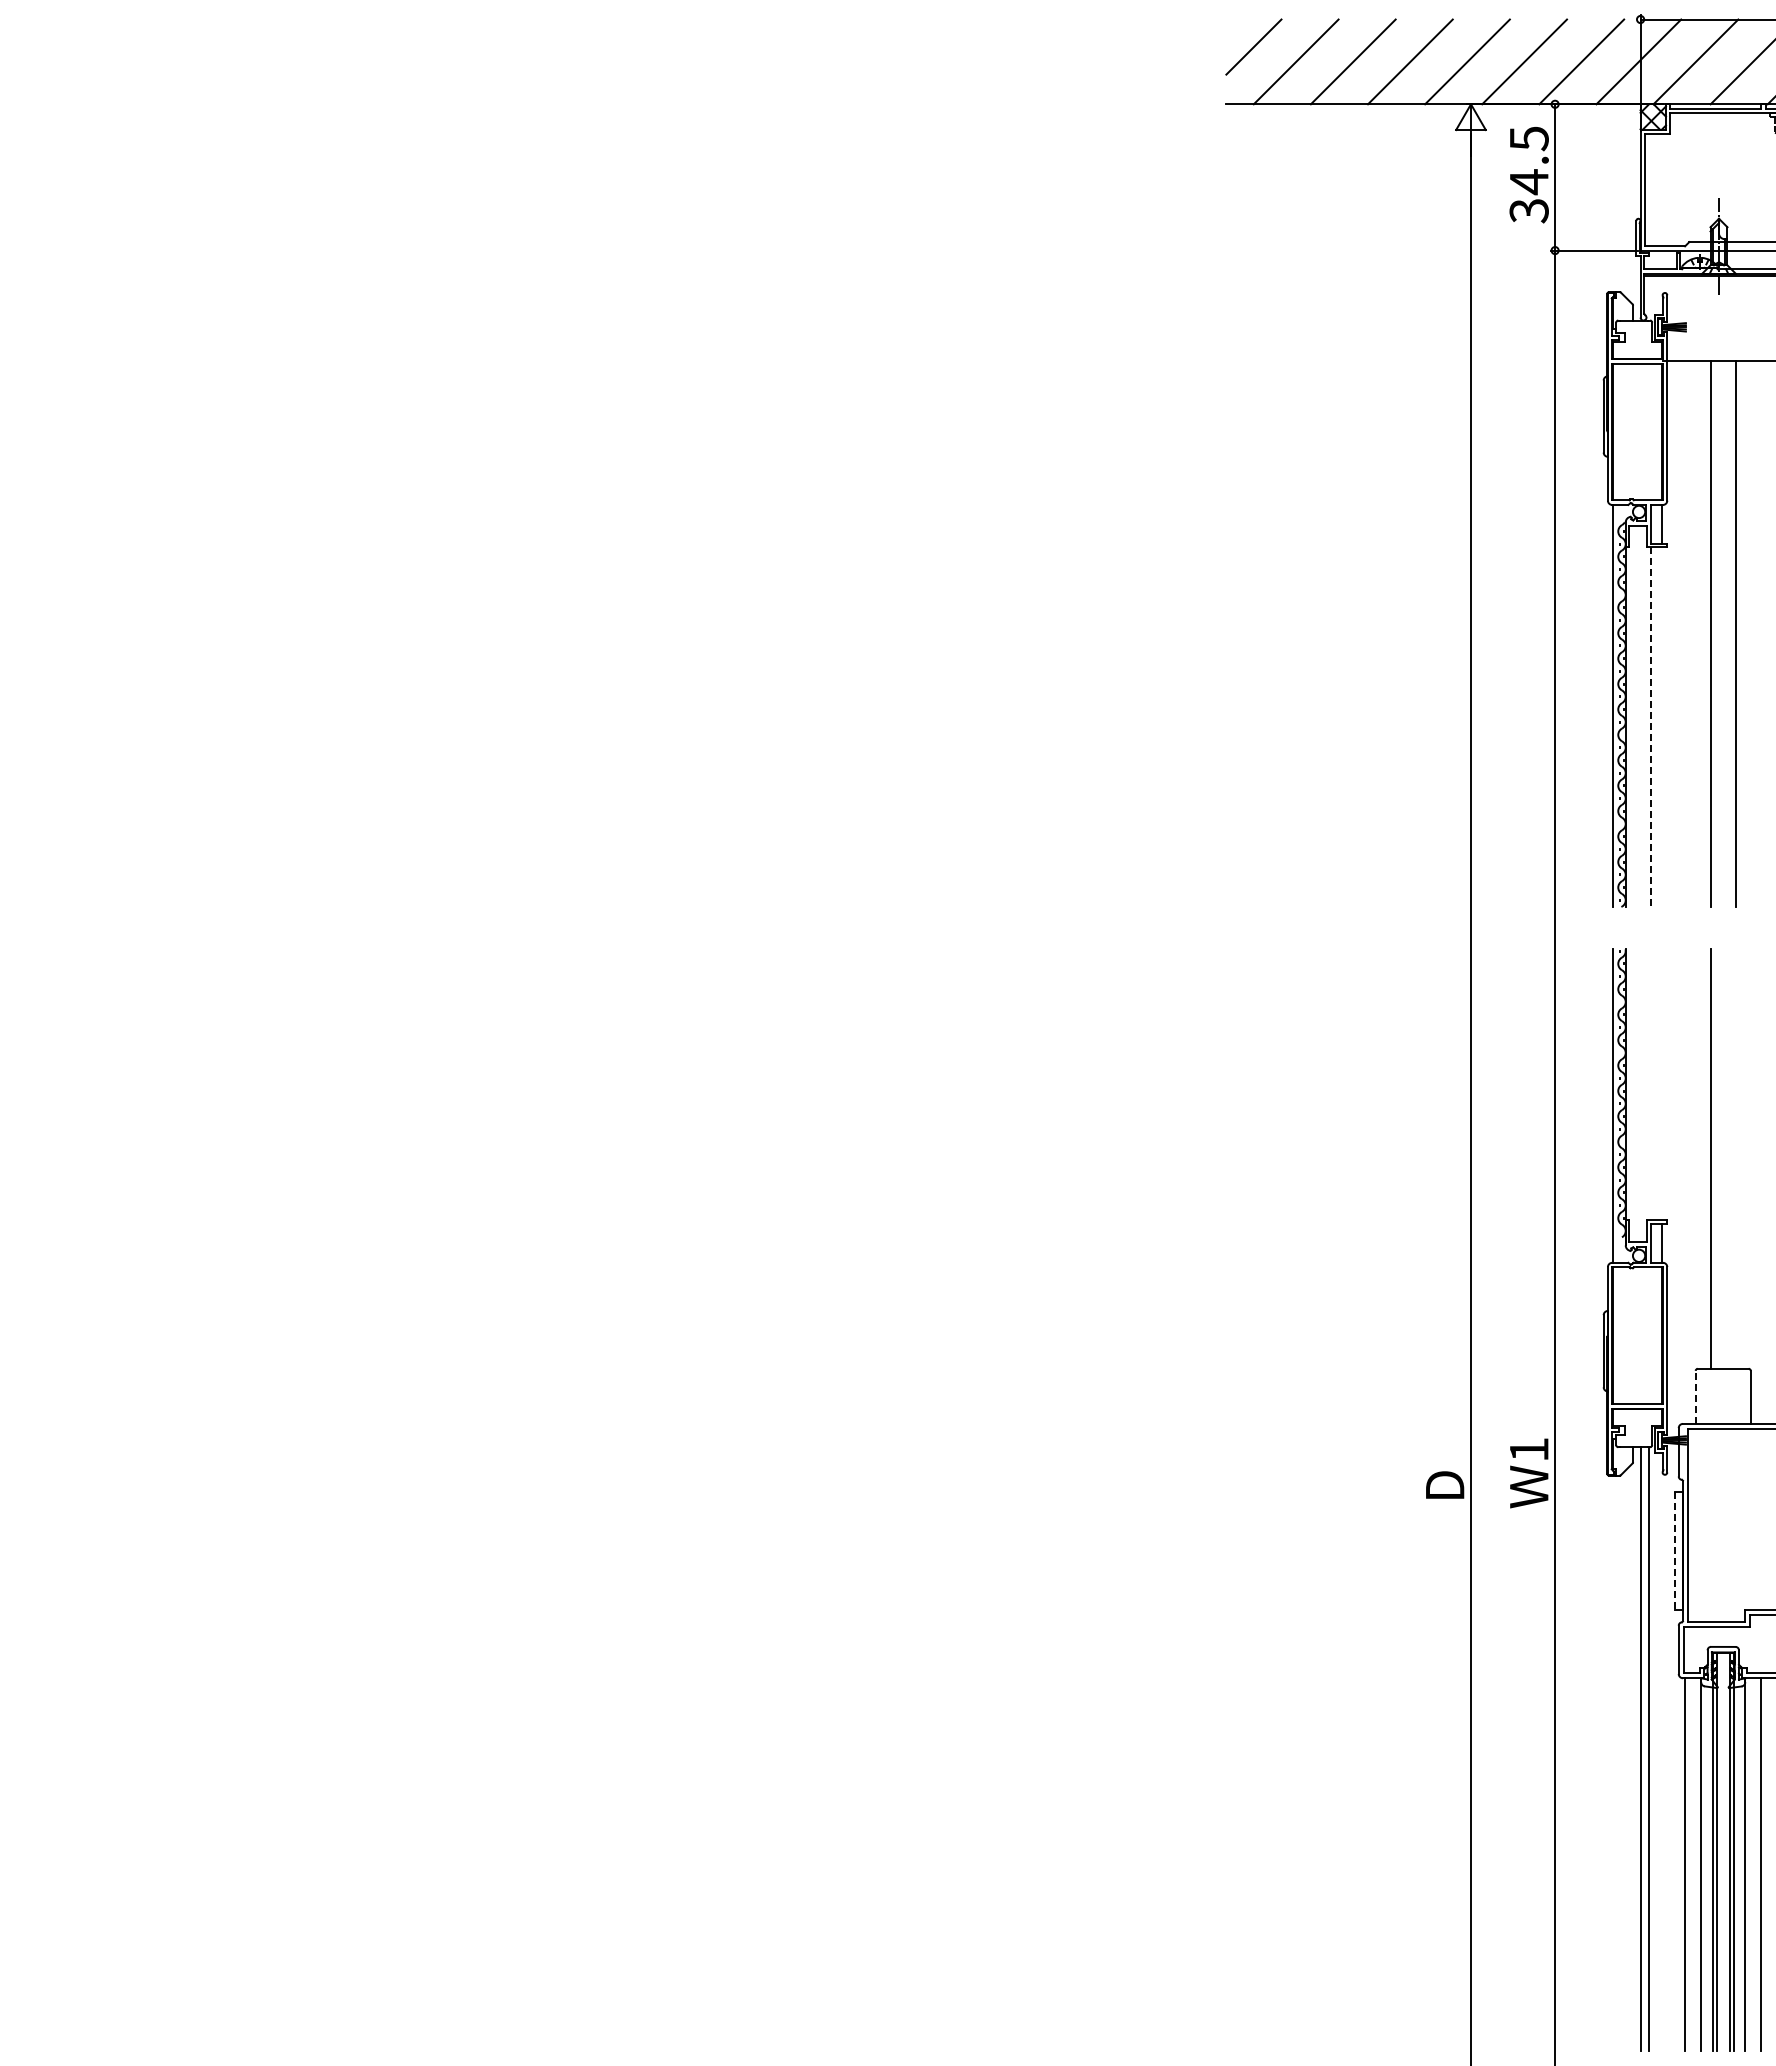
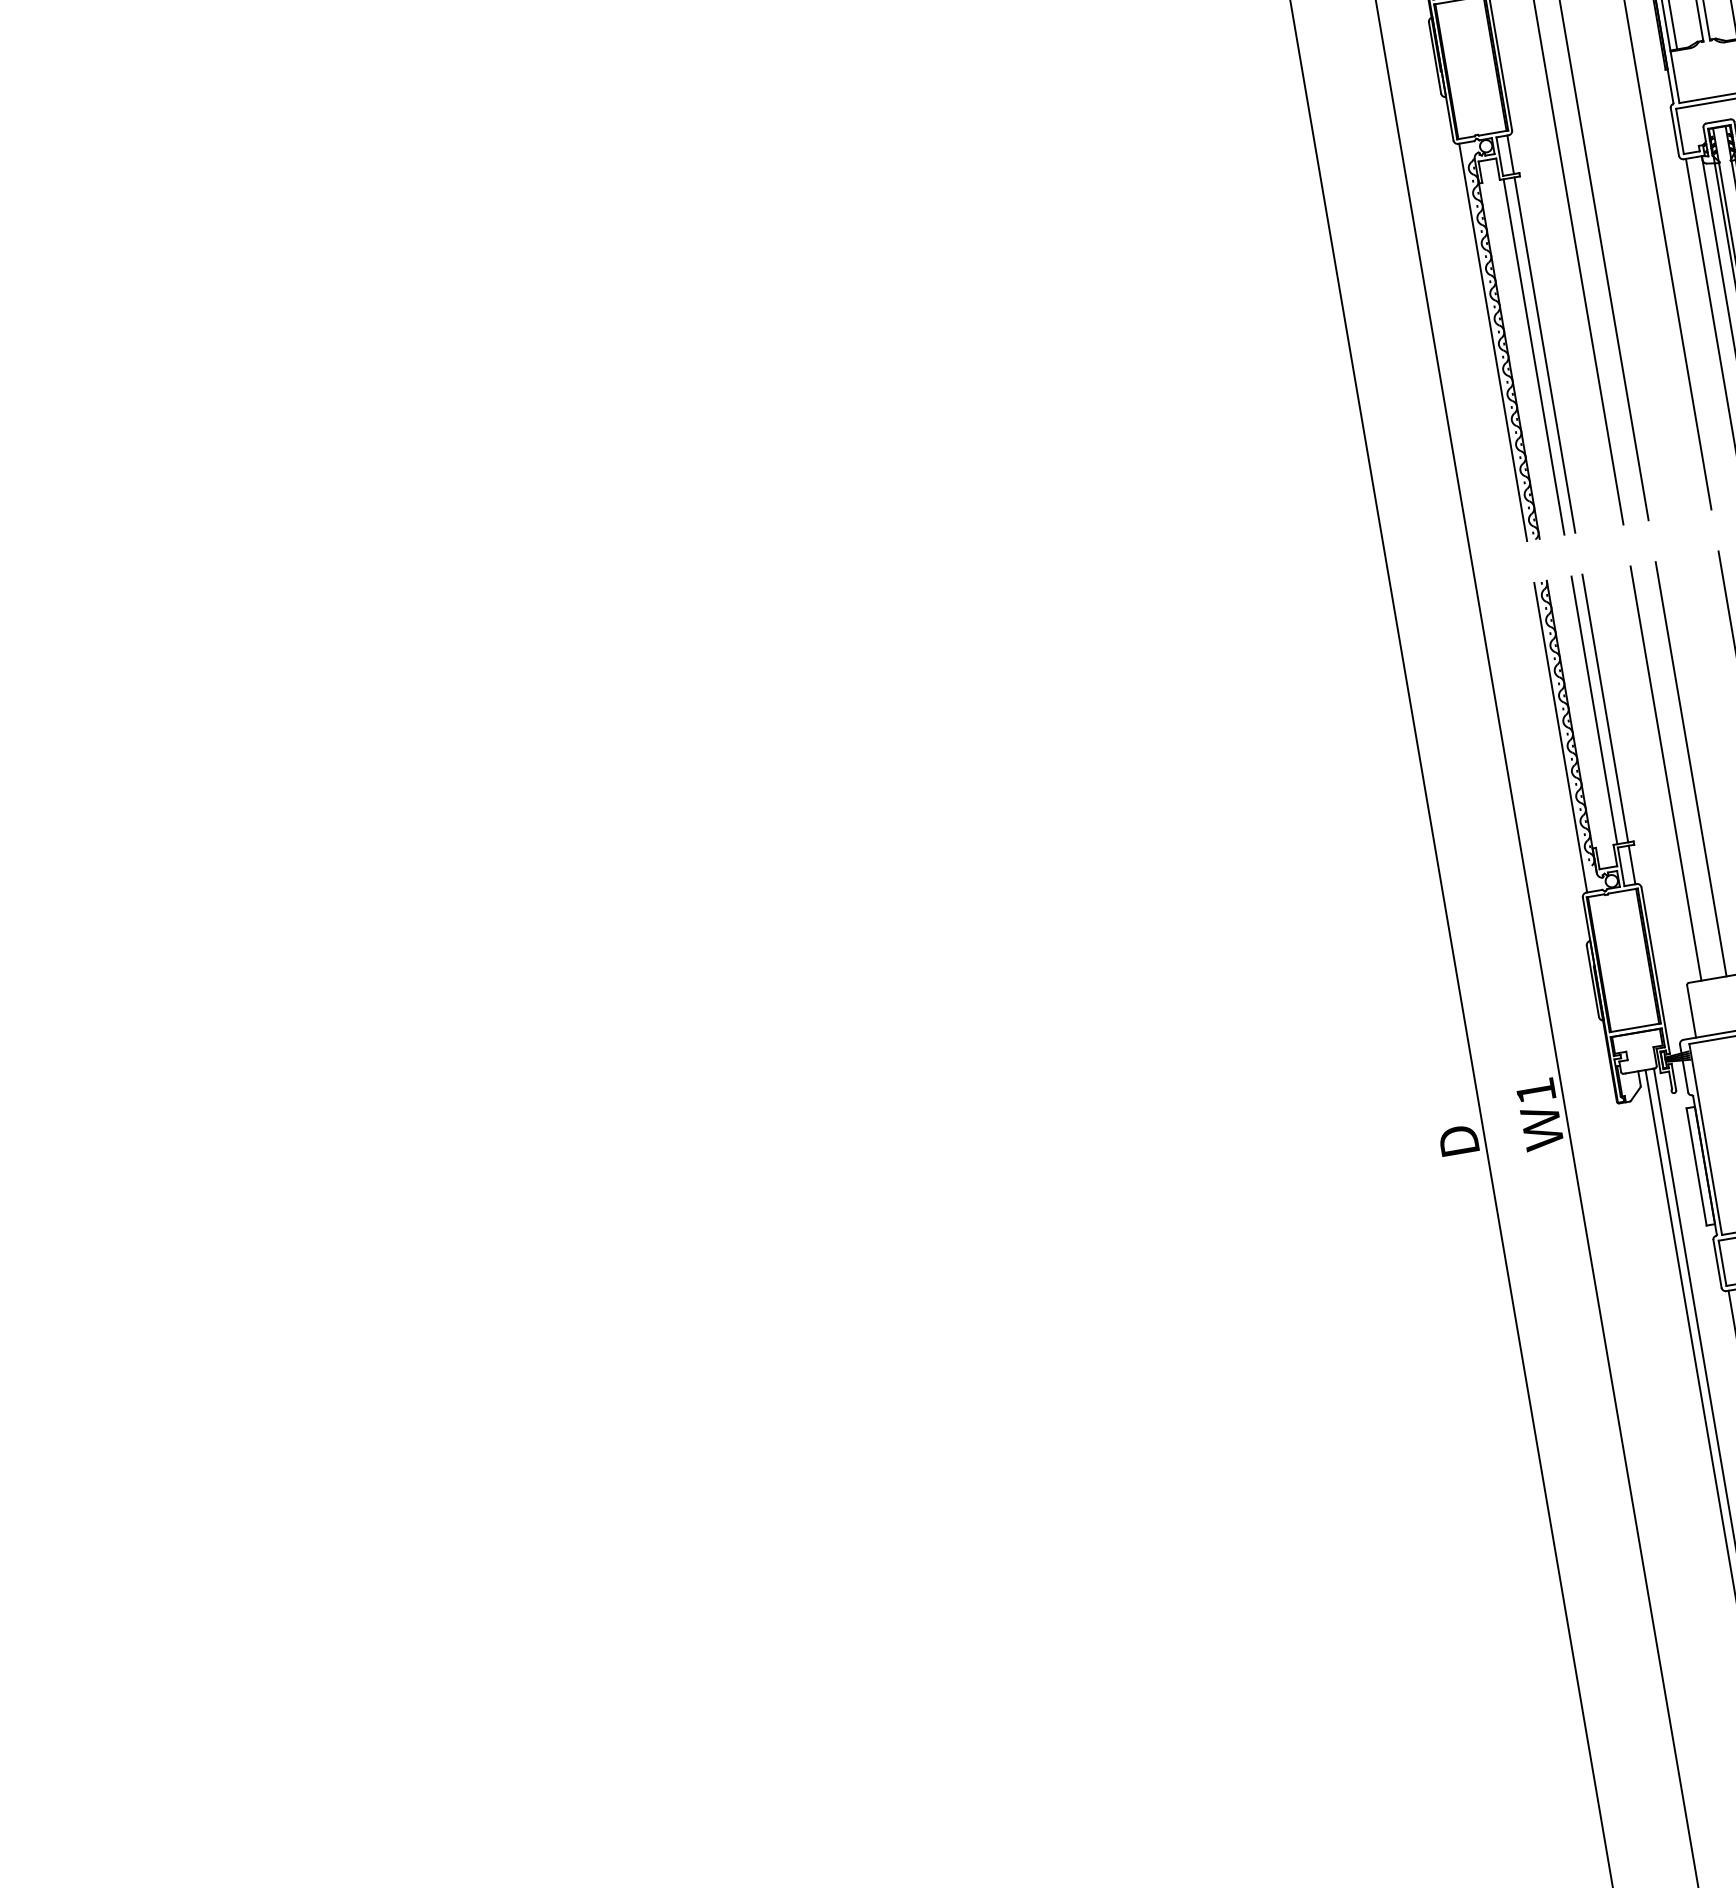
line: (1650, 727) -> (1533, 357), dashed -> solid
line: (1661, 727) -> (1544, 355), added
line: (1650, 1084) -> (1594, 709), added
line: (1661, 1084) -> (1604, 708), added
line: (1735, 1158) -> (1690, 768), added
line: (1695, 1396) -> (1691, 1010), dashed -> solid
line: (1674, 1551) -> (1696, 1167), dashed -> solid

